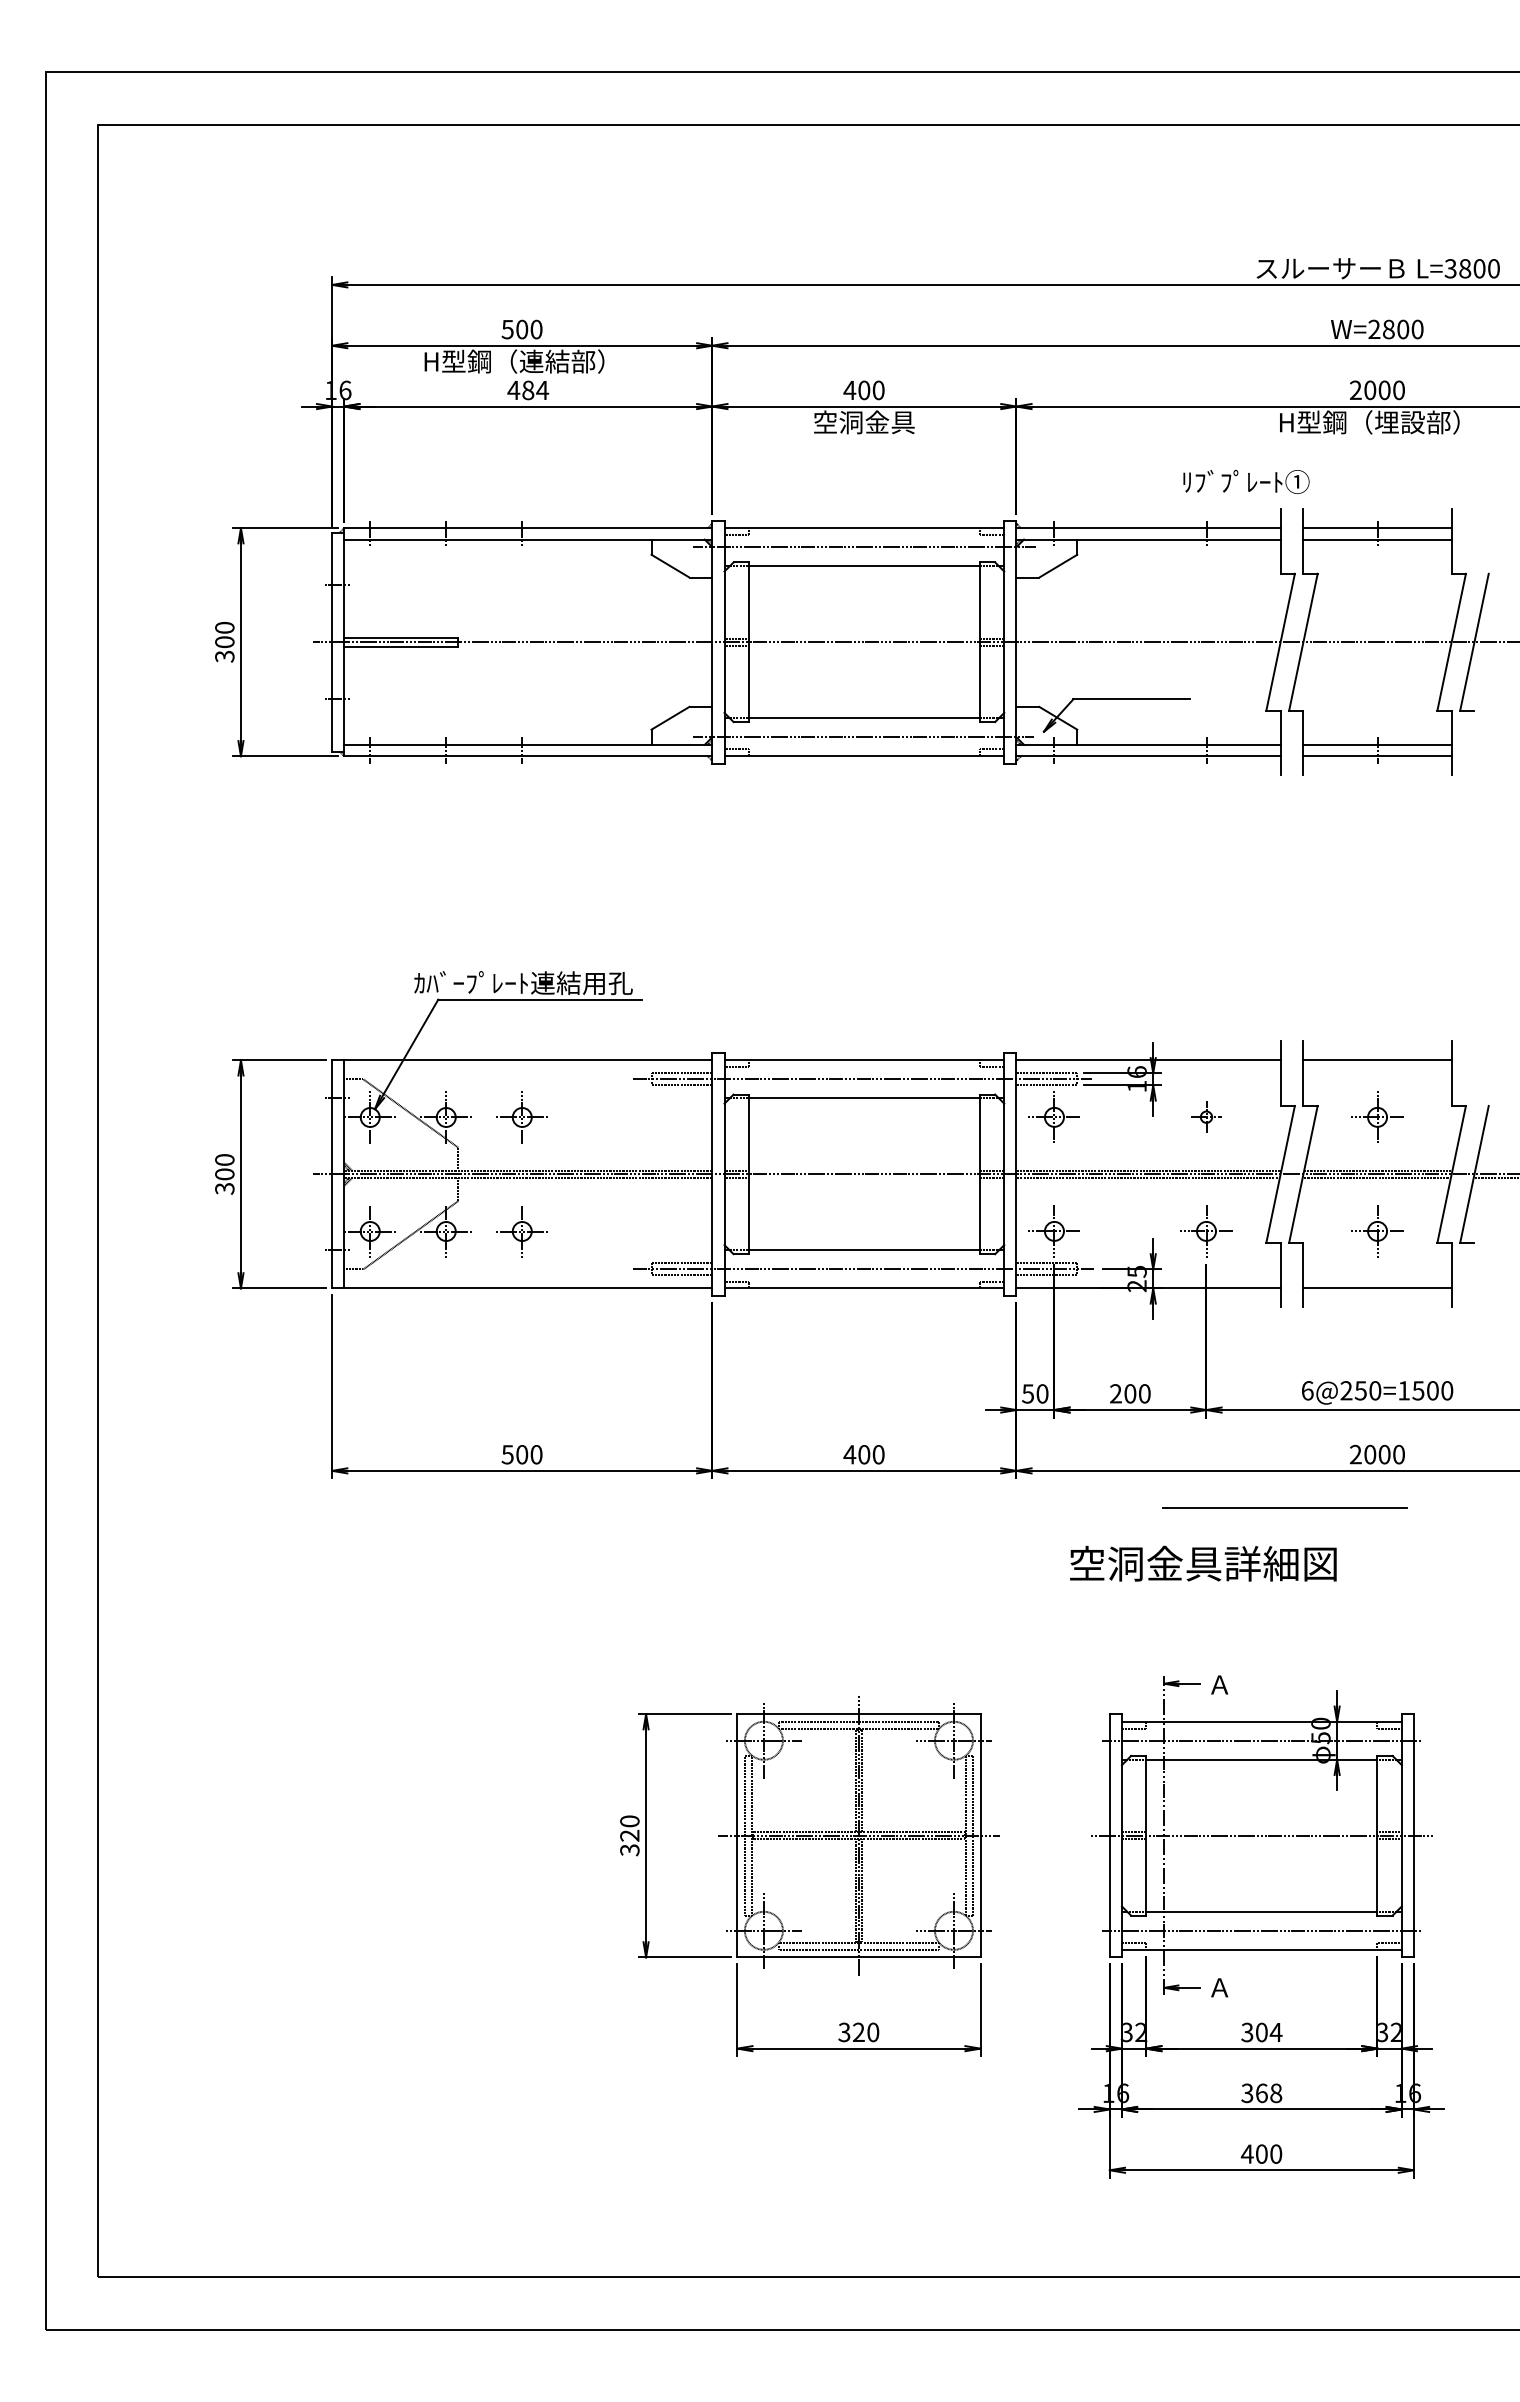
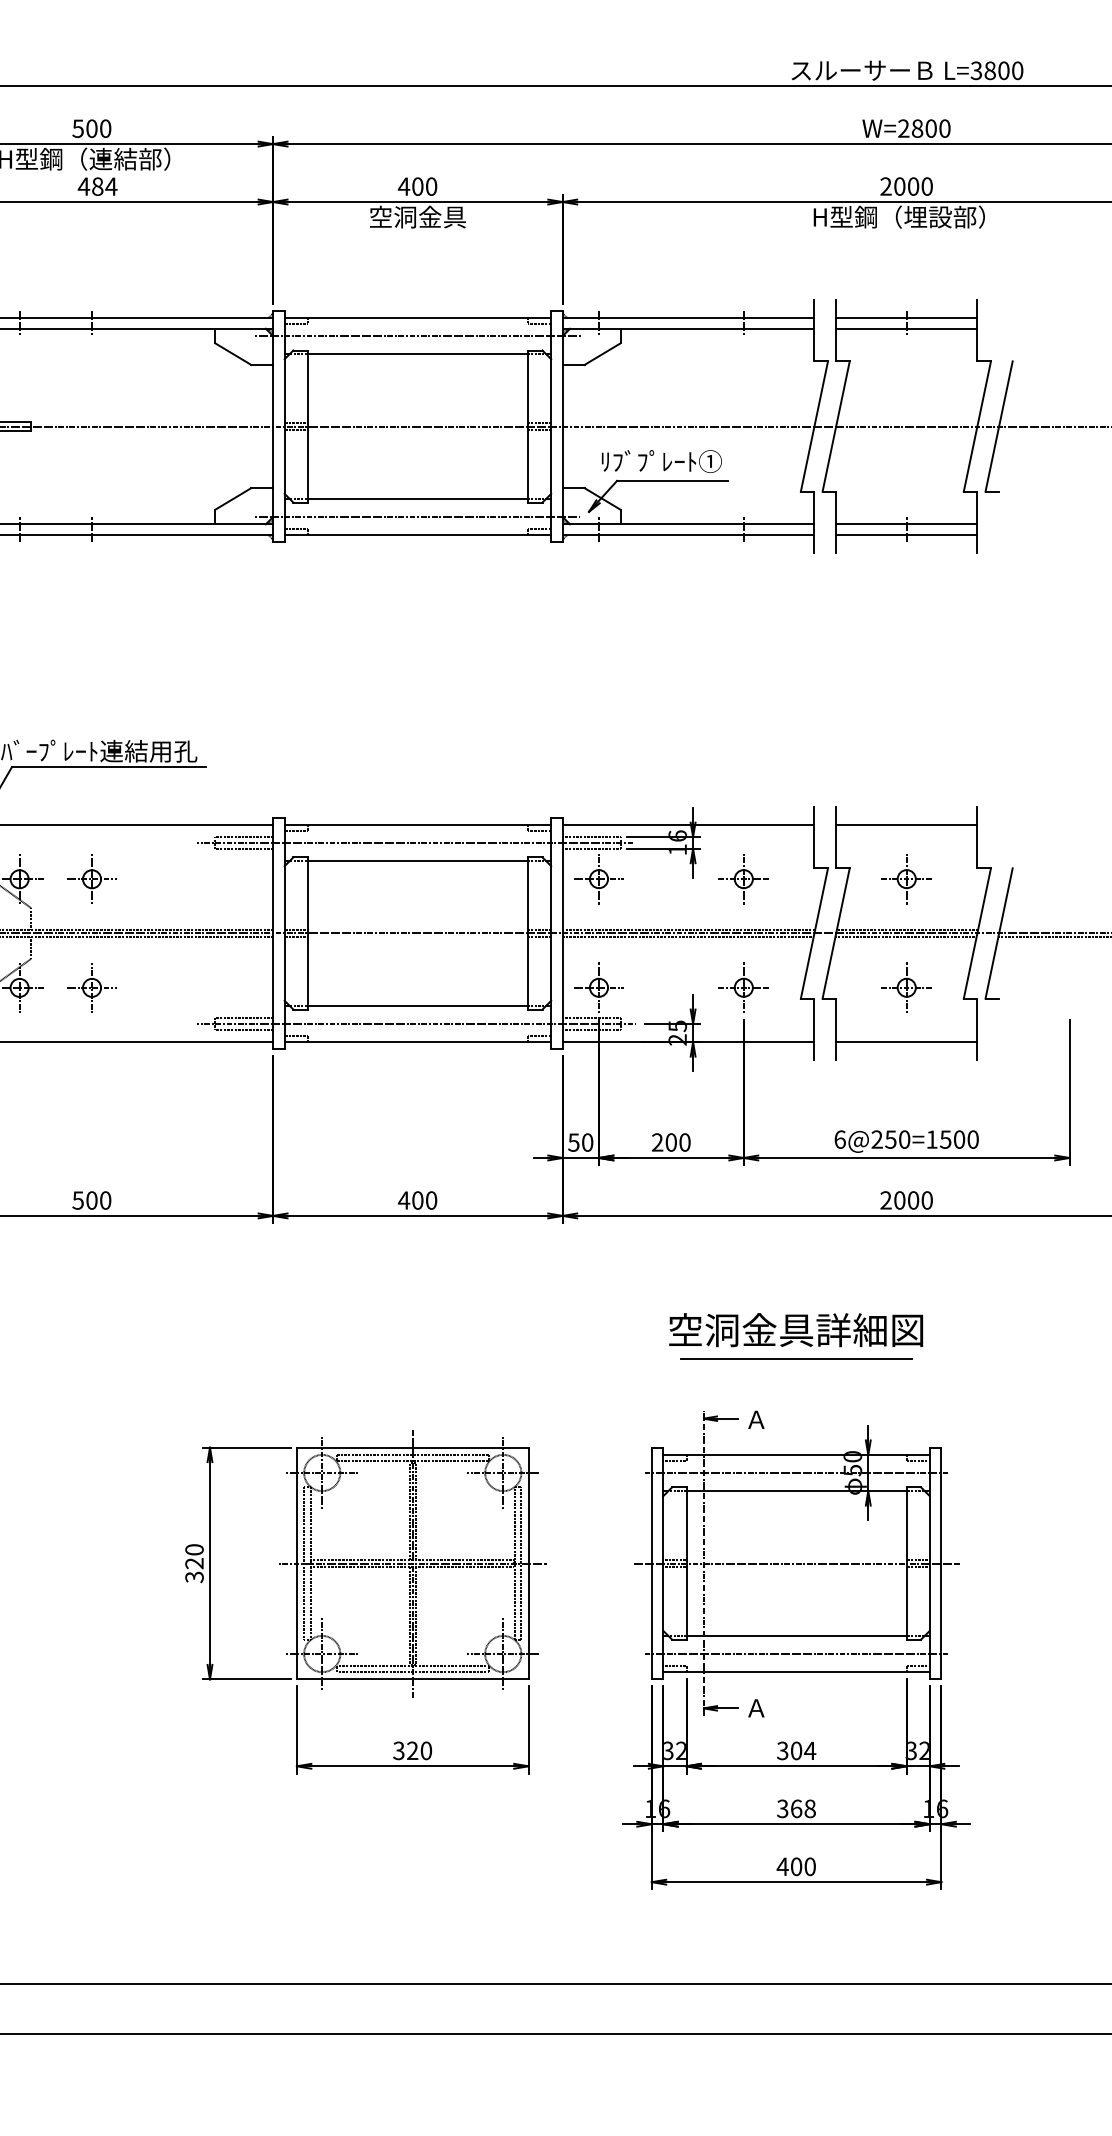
text: (1246, 481) -> (661, 461), moved
part: (1206, 1116) -> (743, 878), size x1.67
line: (1284, 1507) -> (796, 1358), moved
text: (1203, 1563) -> (796, 1329), moved

